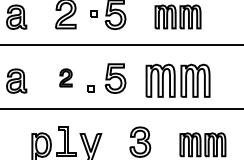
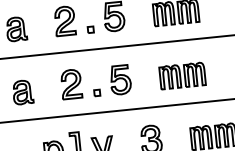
part: (93, 13) -> (90, 29), moved
part: (65, 77) -> (70, 83), size x1.67
part: (177, 80) -> (181, 75), size x0.71

